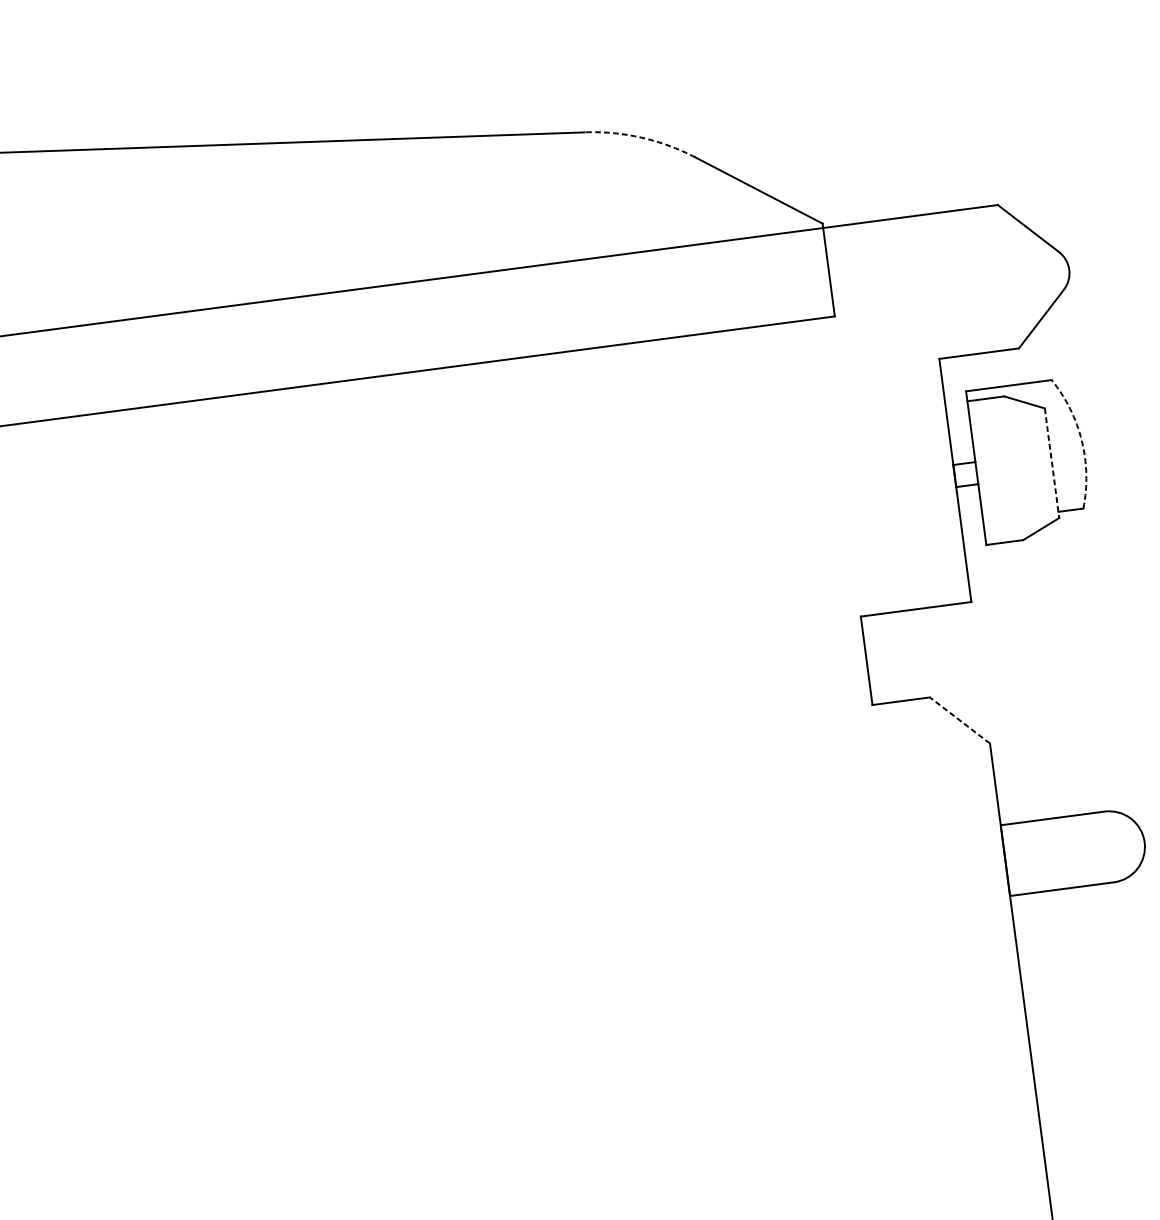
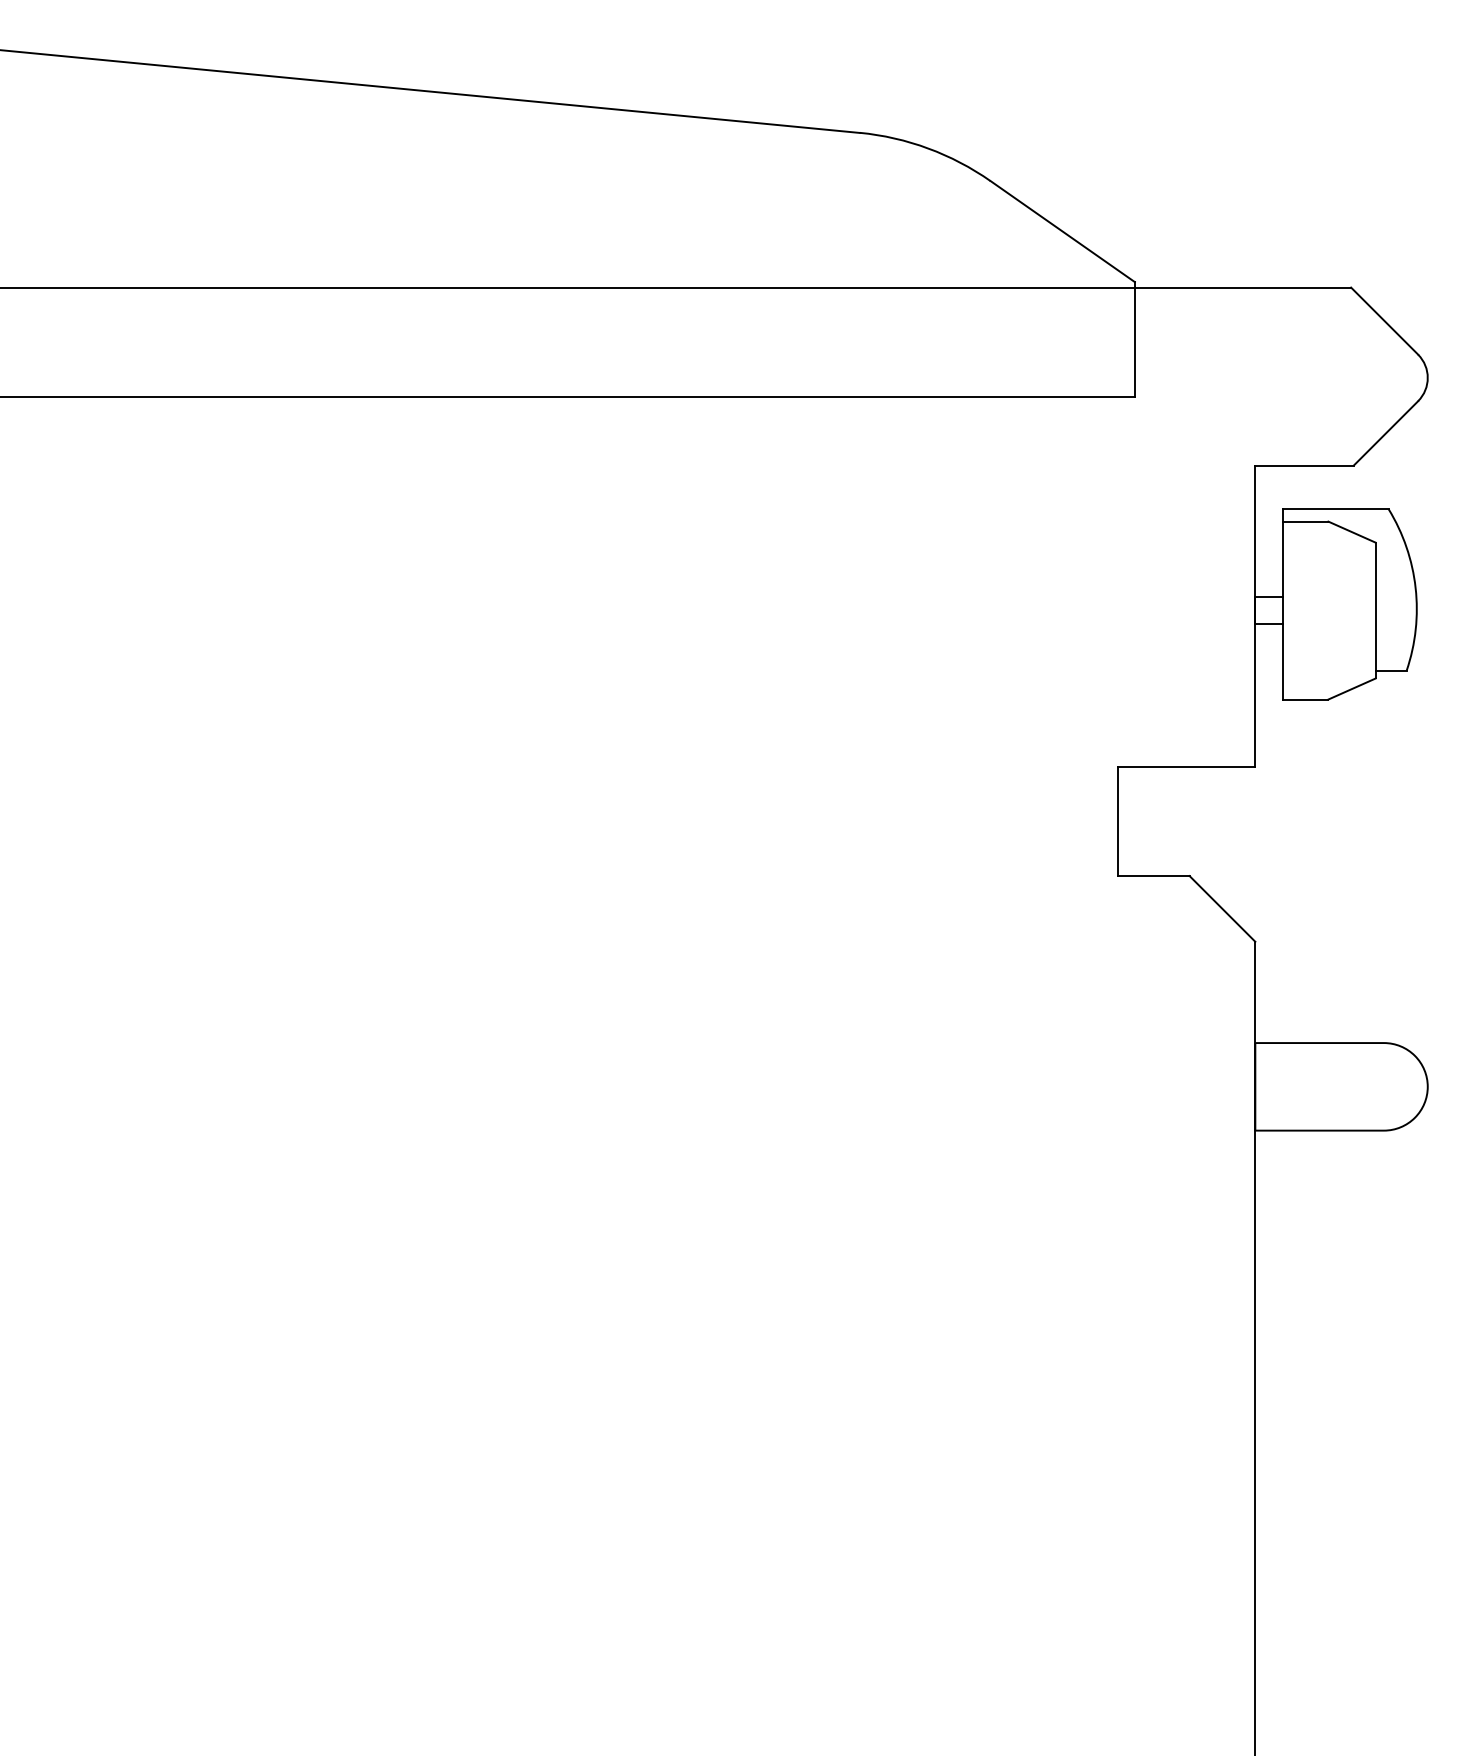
arc: (641, 137) -> (928, 148), dashed -> solid
arc: (1081, 440) -> (1415, 587), dashed -> solid
line: (1051, 463) -> (1375, 610), dashed -> solid
line: (959, 720) -> (1222, 908), dashed -> solid

